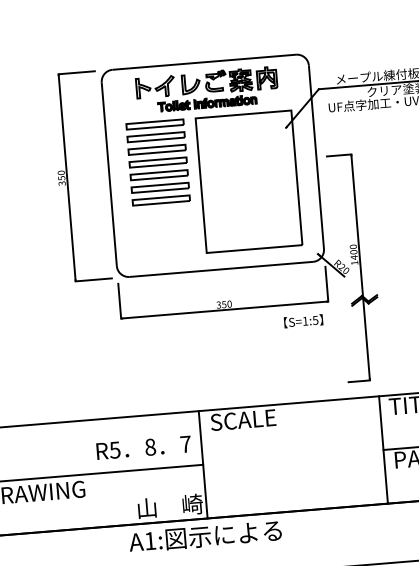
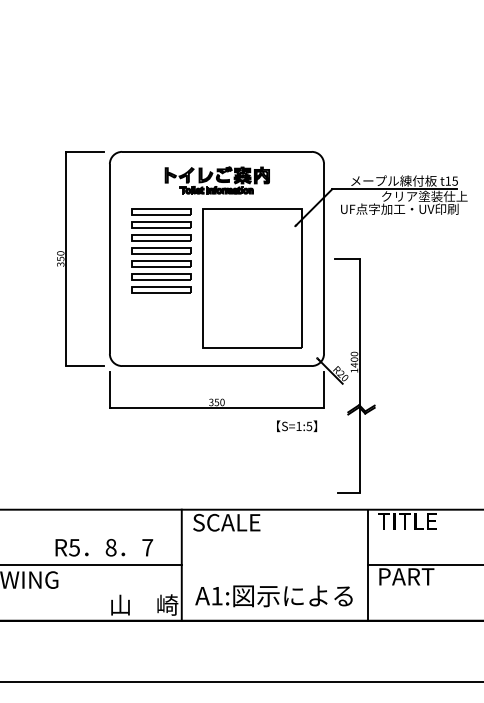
part: (206, 89) -> (216, 180), size x0.71
text: (144, 447) -> (104, 547), moved
text: (204, 536) -> (273, 596), moved

